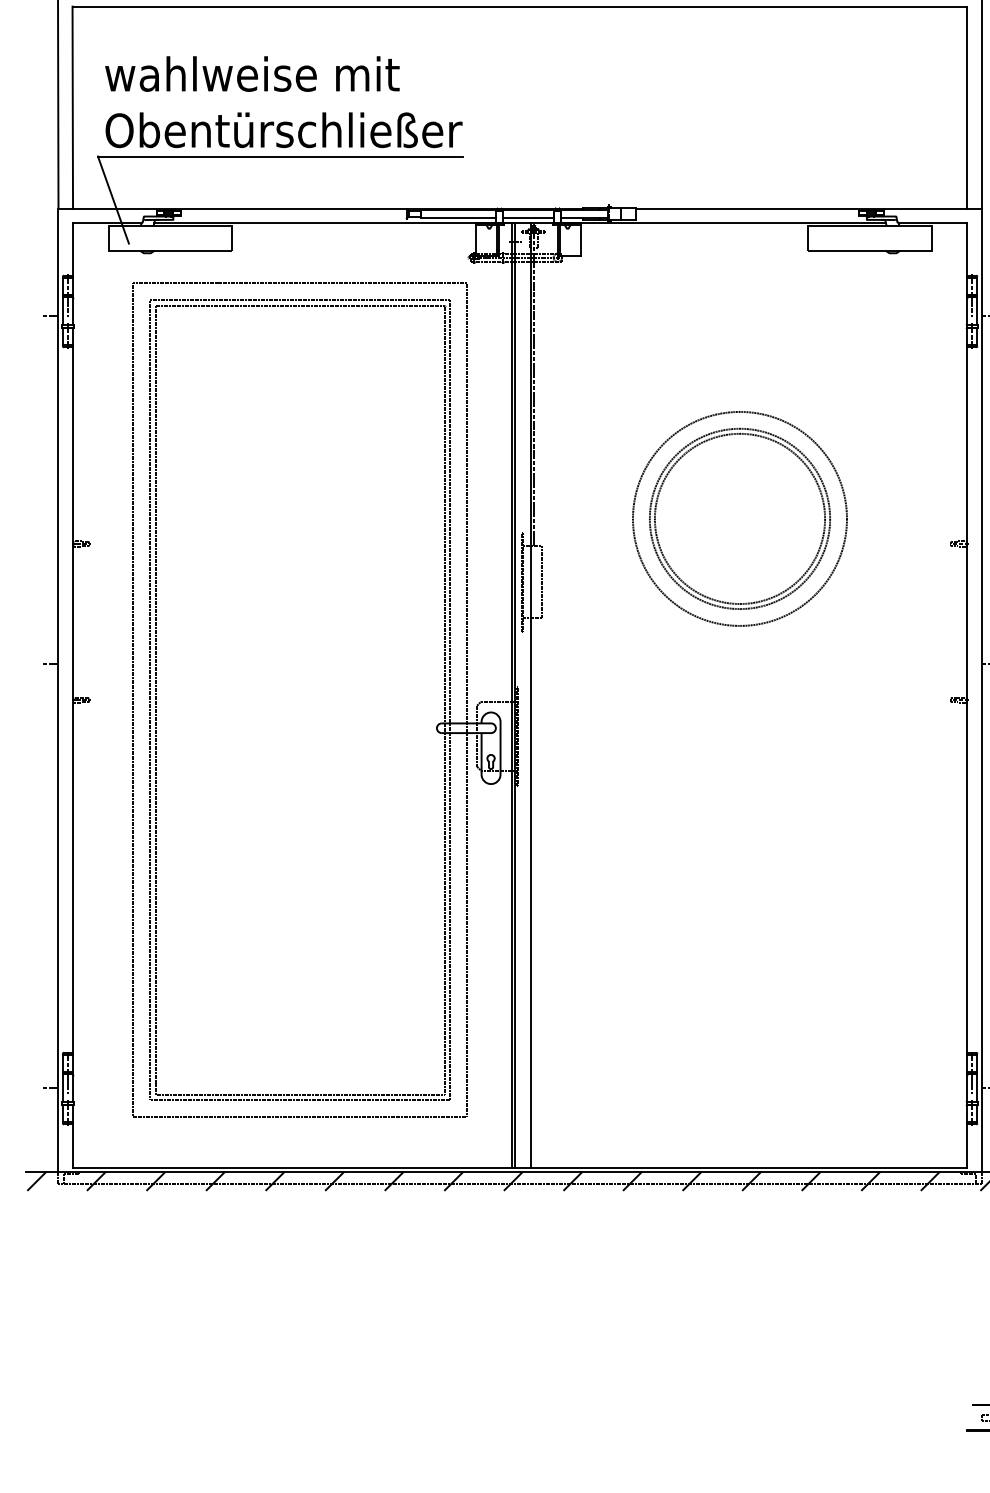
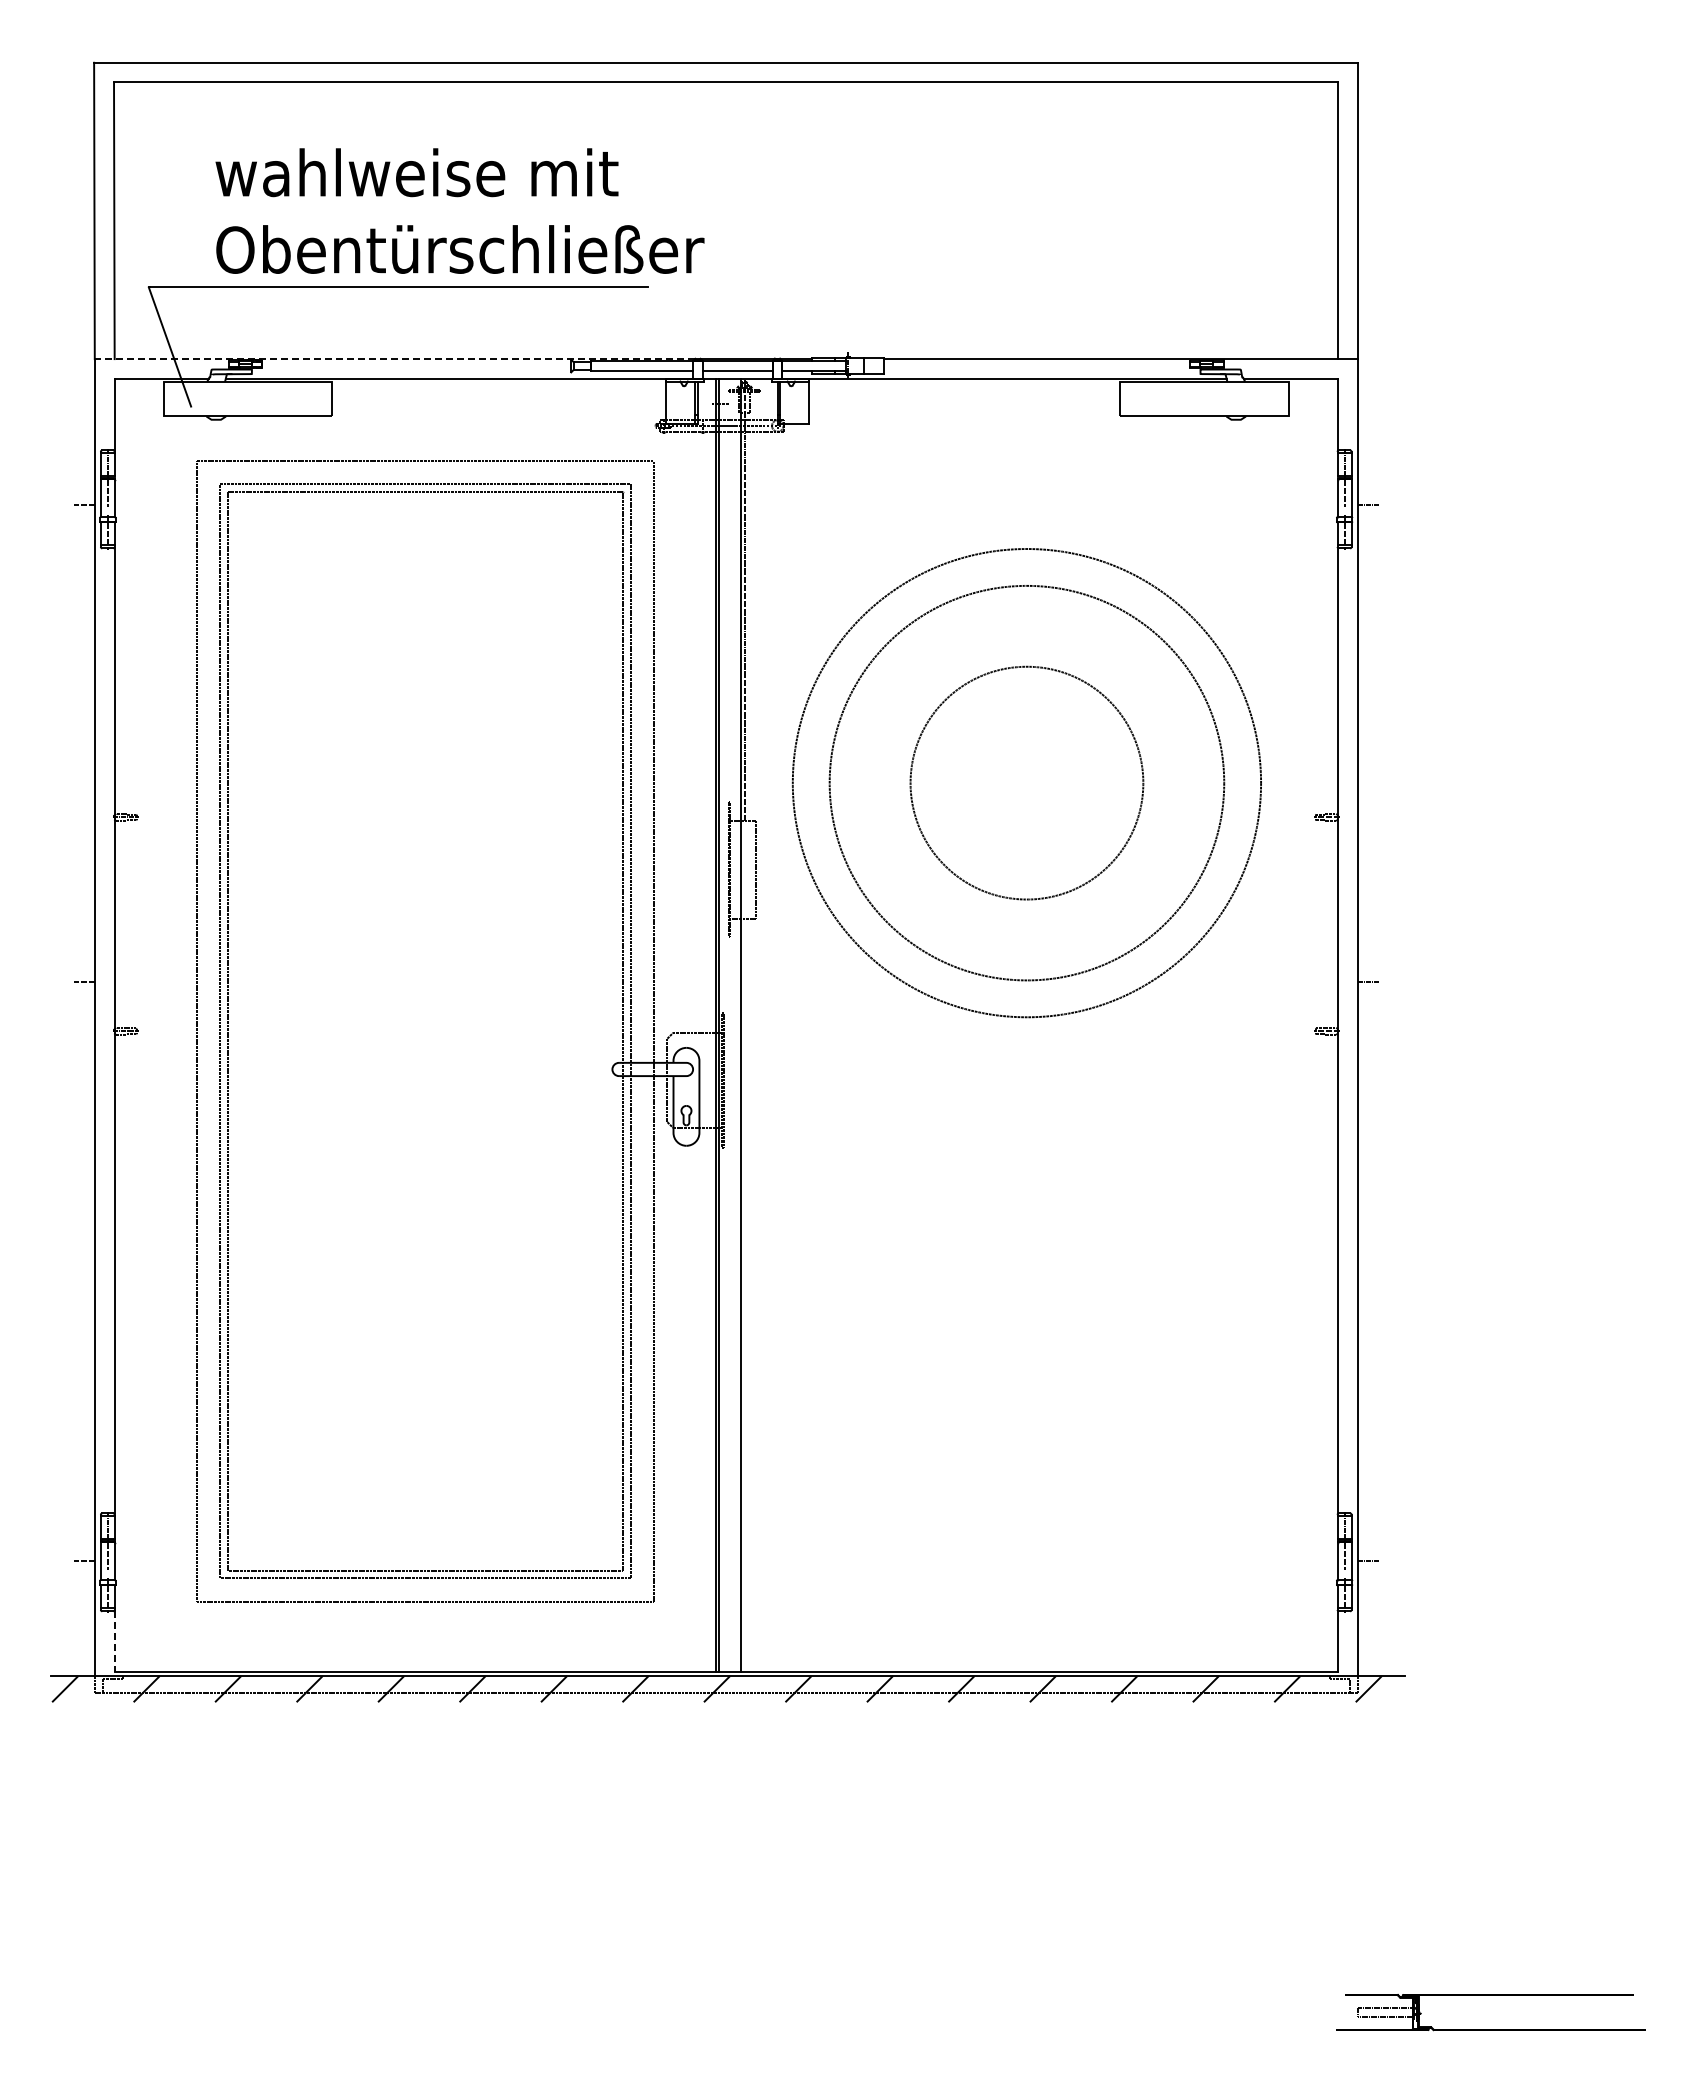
text: (283, 101) -> (459, 210), moved
line: (277, 209) -> (394, 359), solid -> dashed
circle: (739, 518) -> (1026, 782), size x1.6
circle: (739, 518) -> (1026, 782), size x1.6
line: (72, 1146) -> (114, 1641), solid -> dashed

